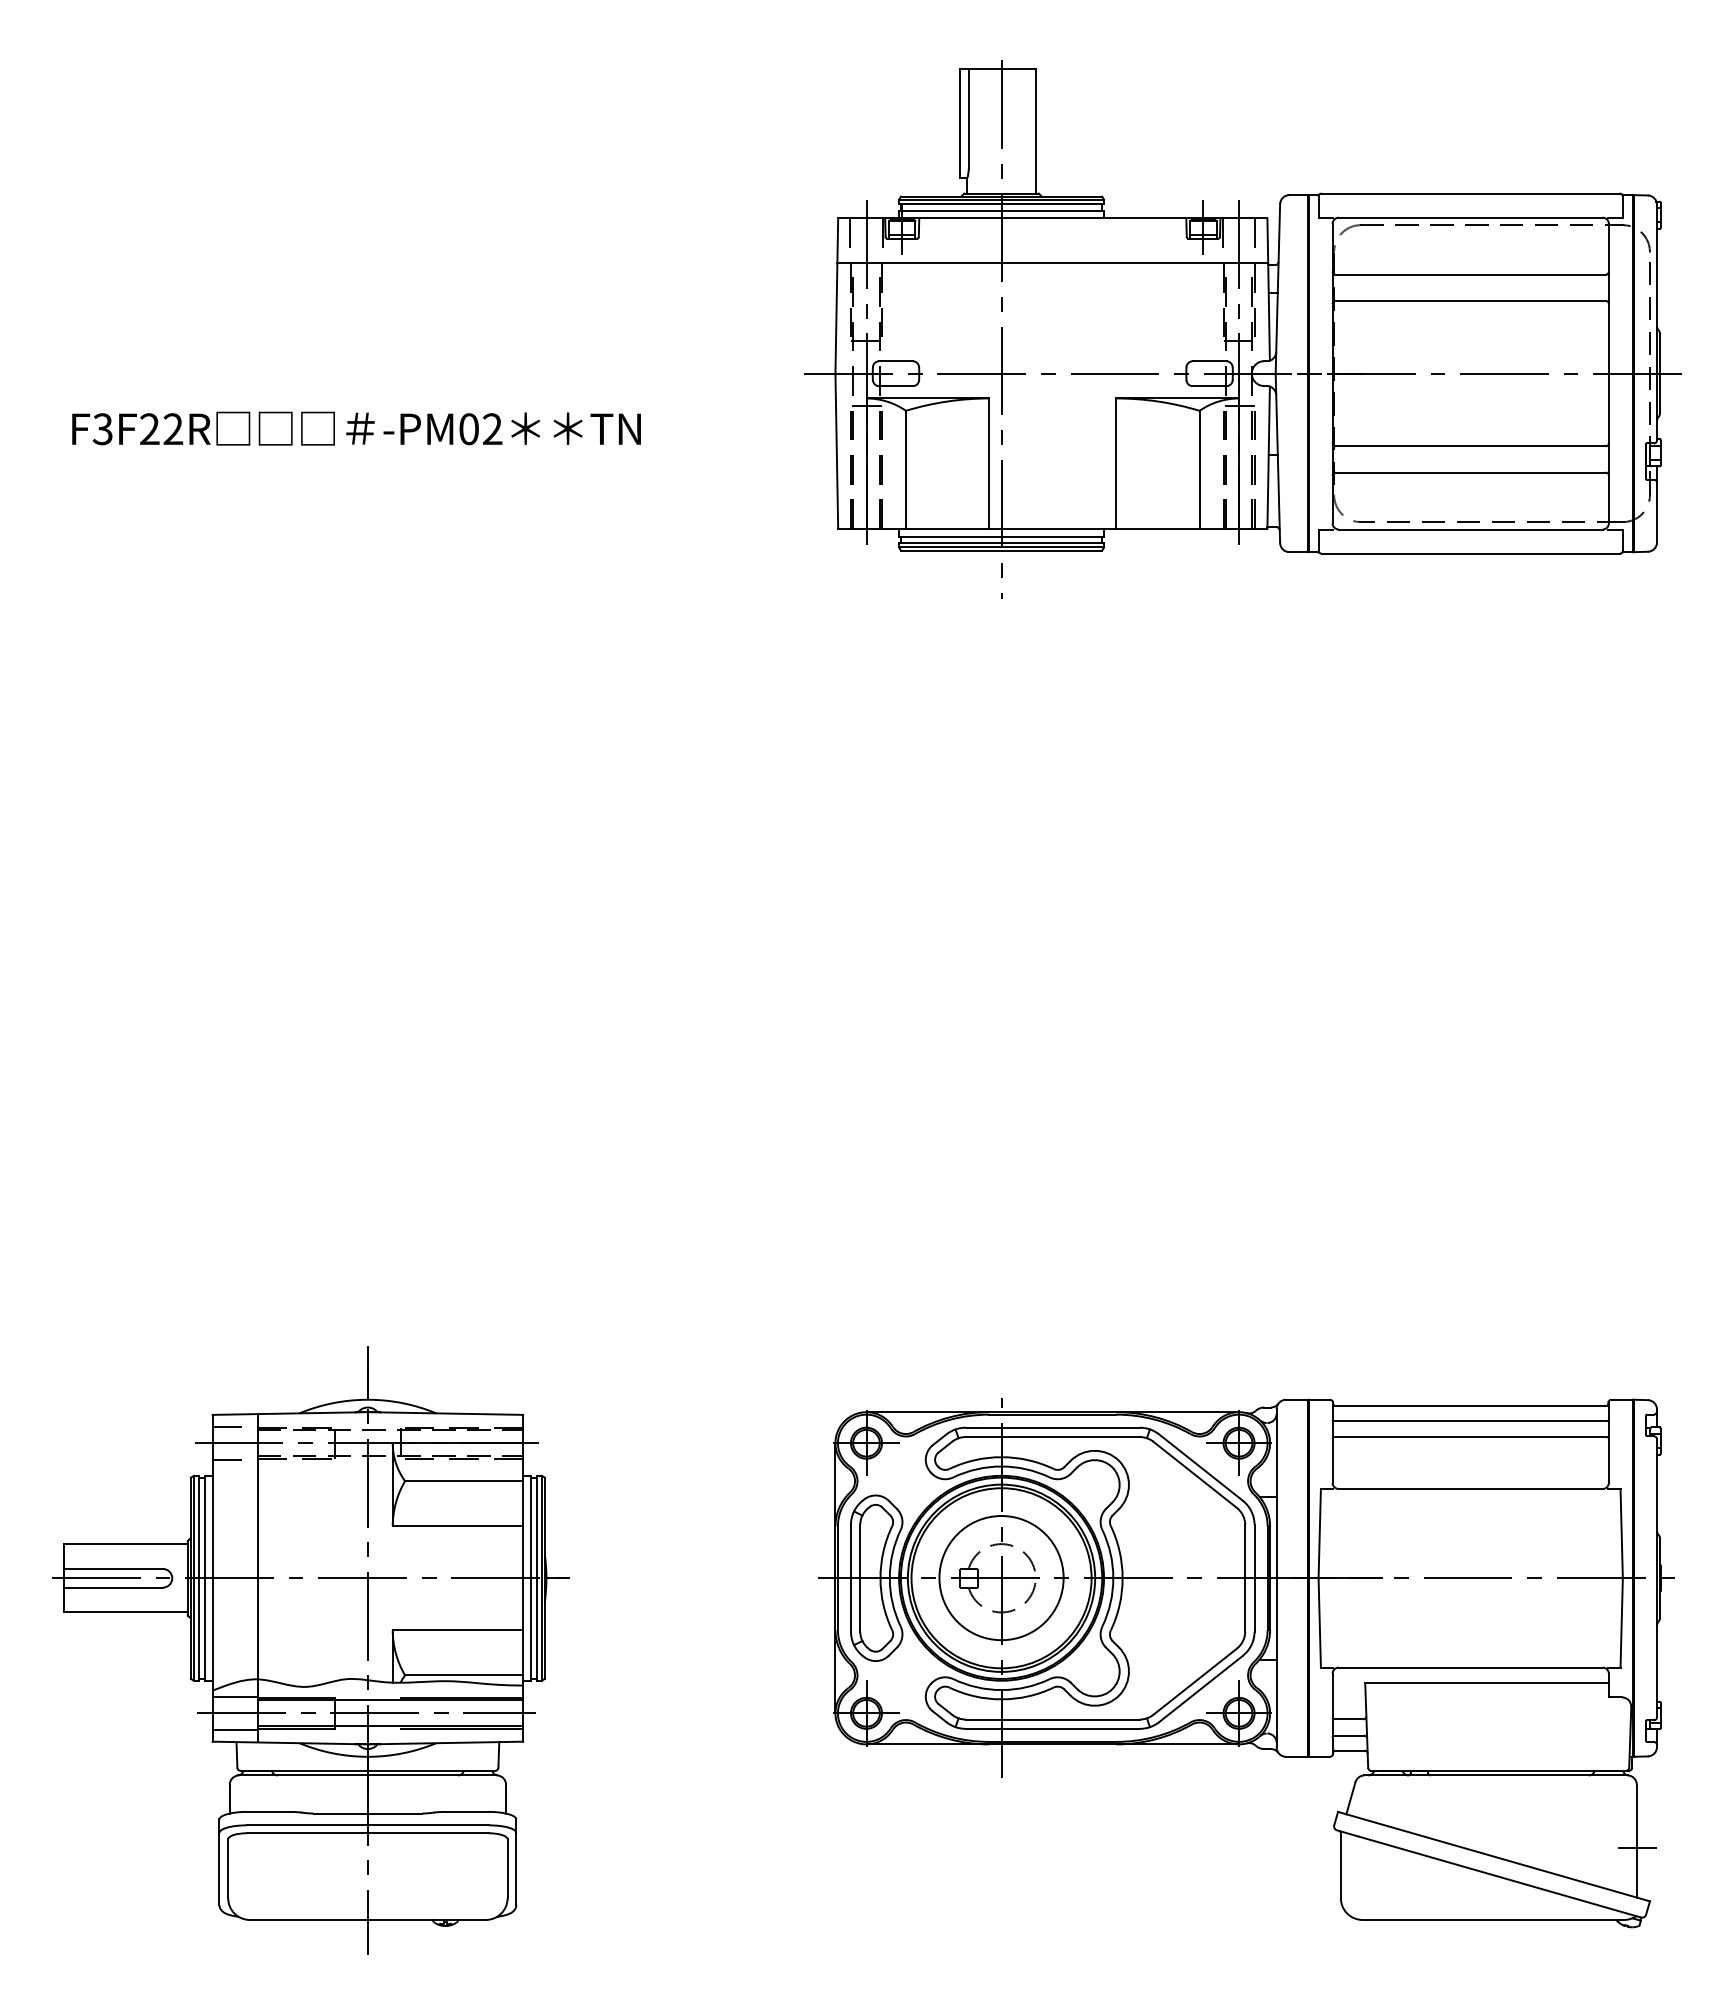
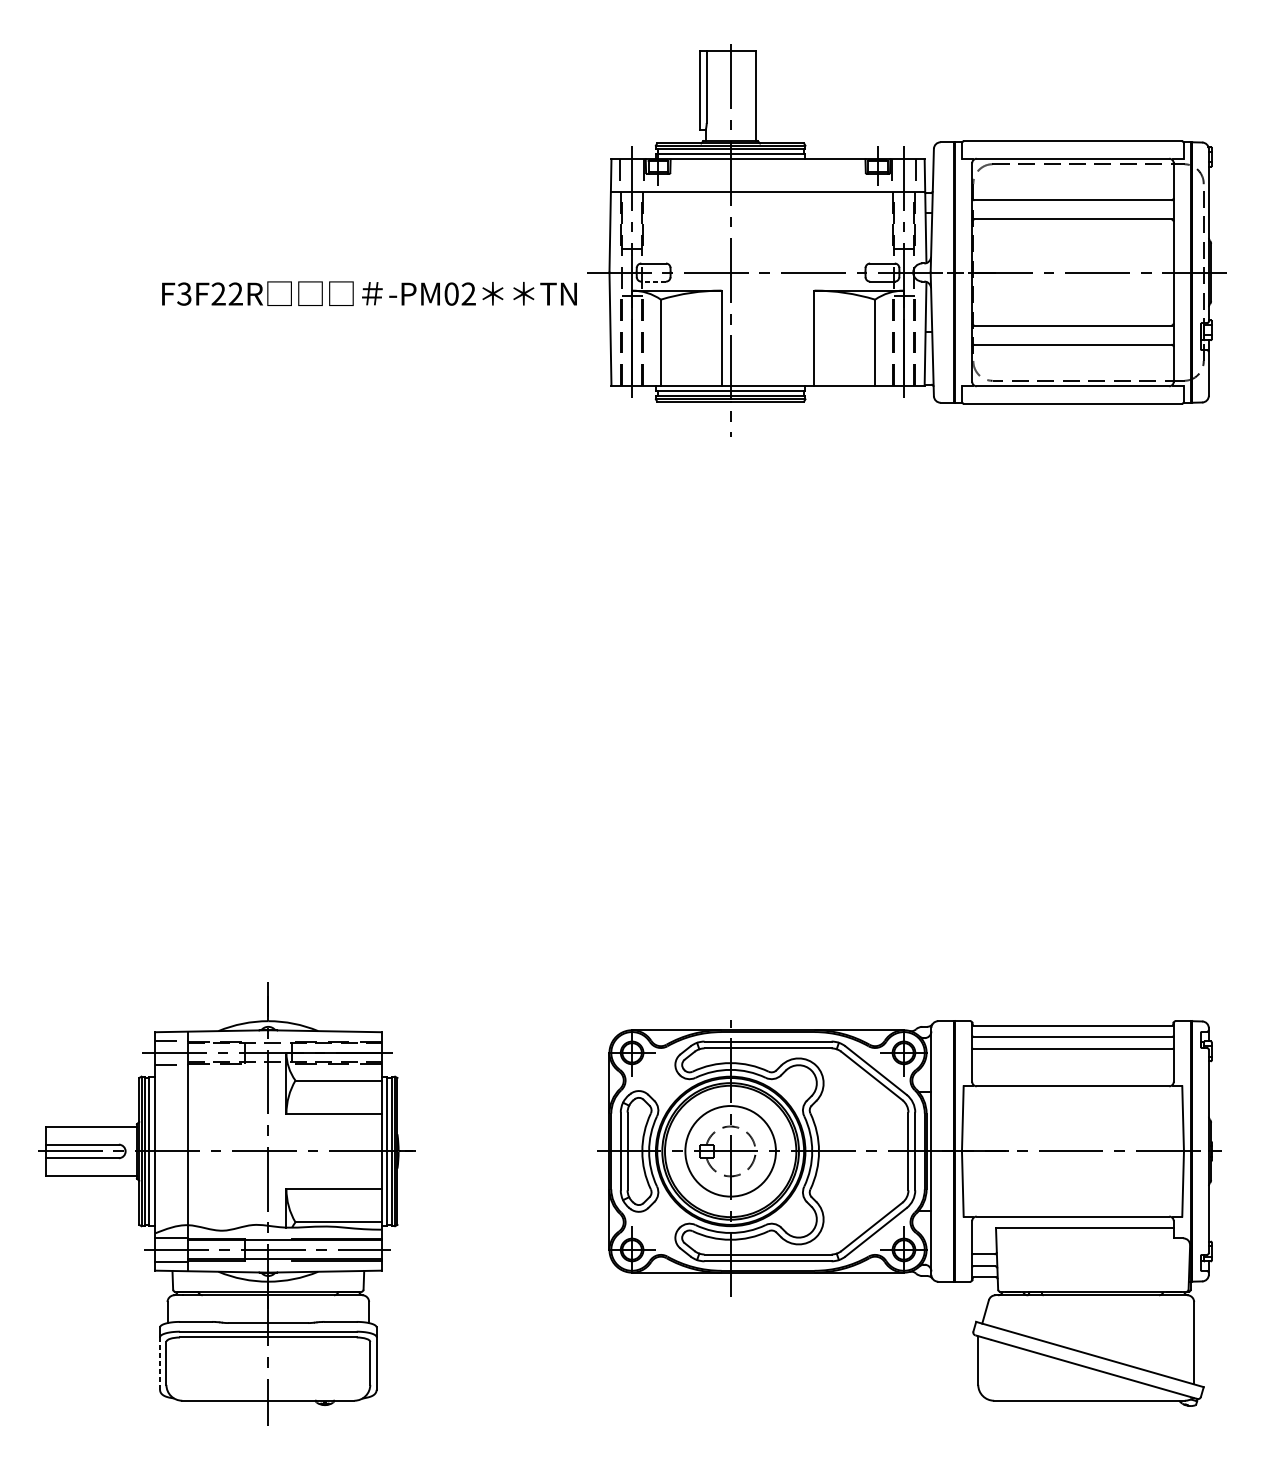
line: (896, 386) -> (654, 281), solid -> dashed
text: (356, 428) -> (369, 293), moved
line: (1636, 1848) -> (1193, 1348), removed
line: (219, 1868) -> (160, 1363), solid -> dashed

